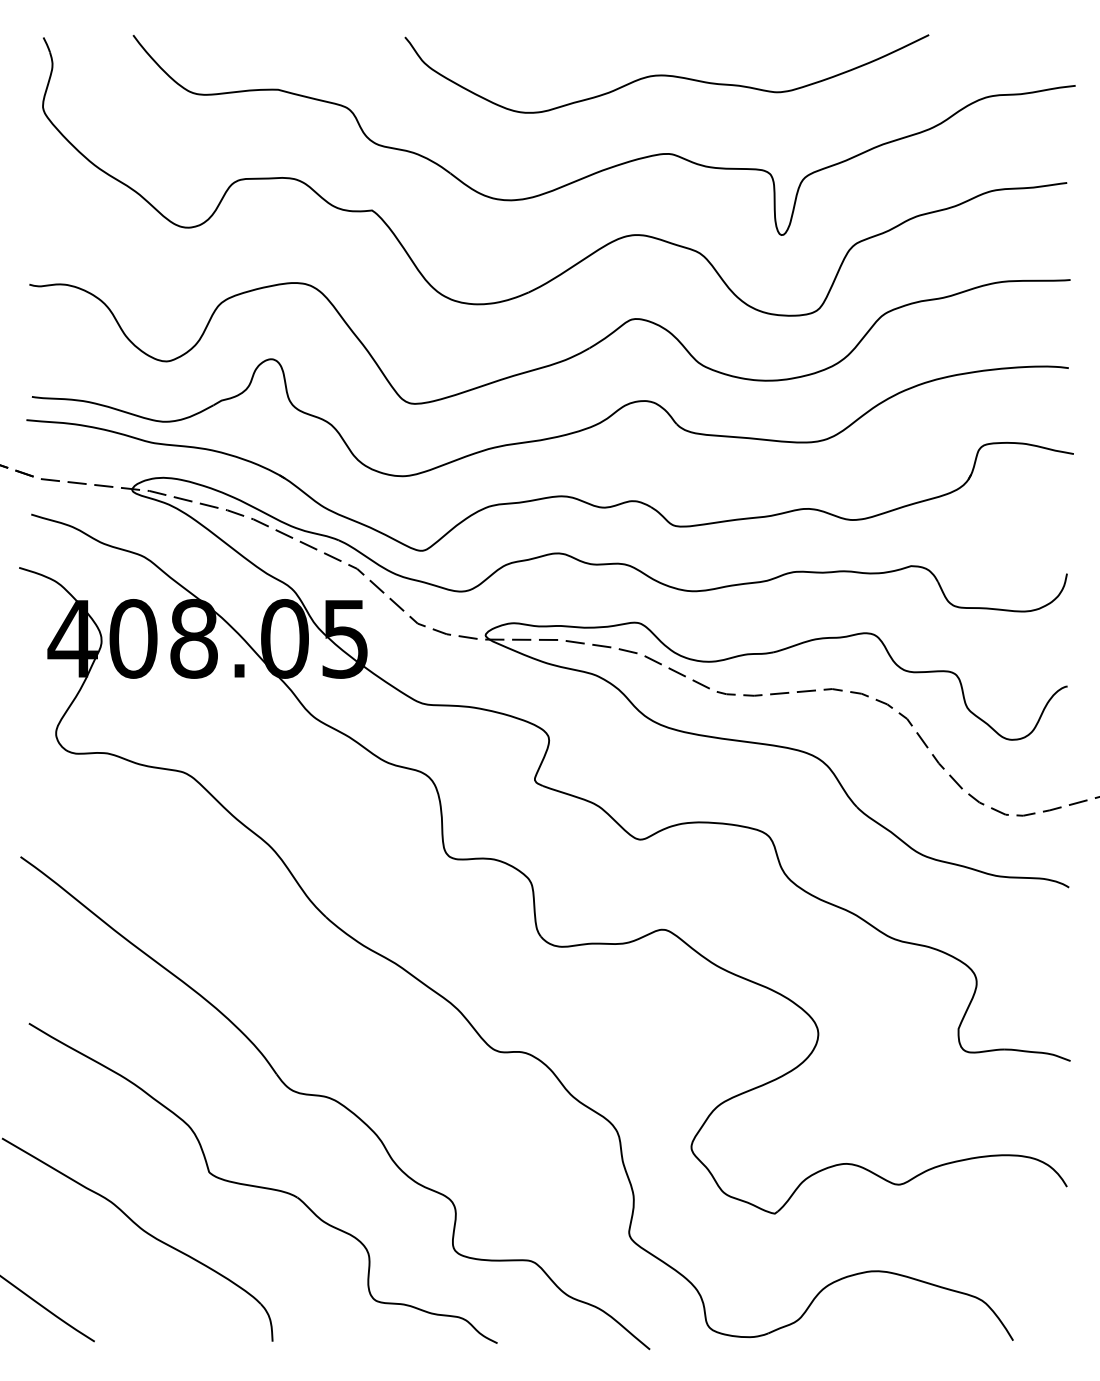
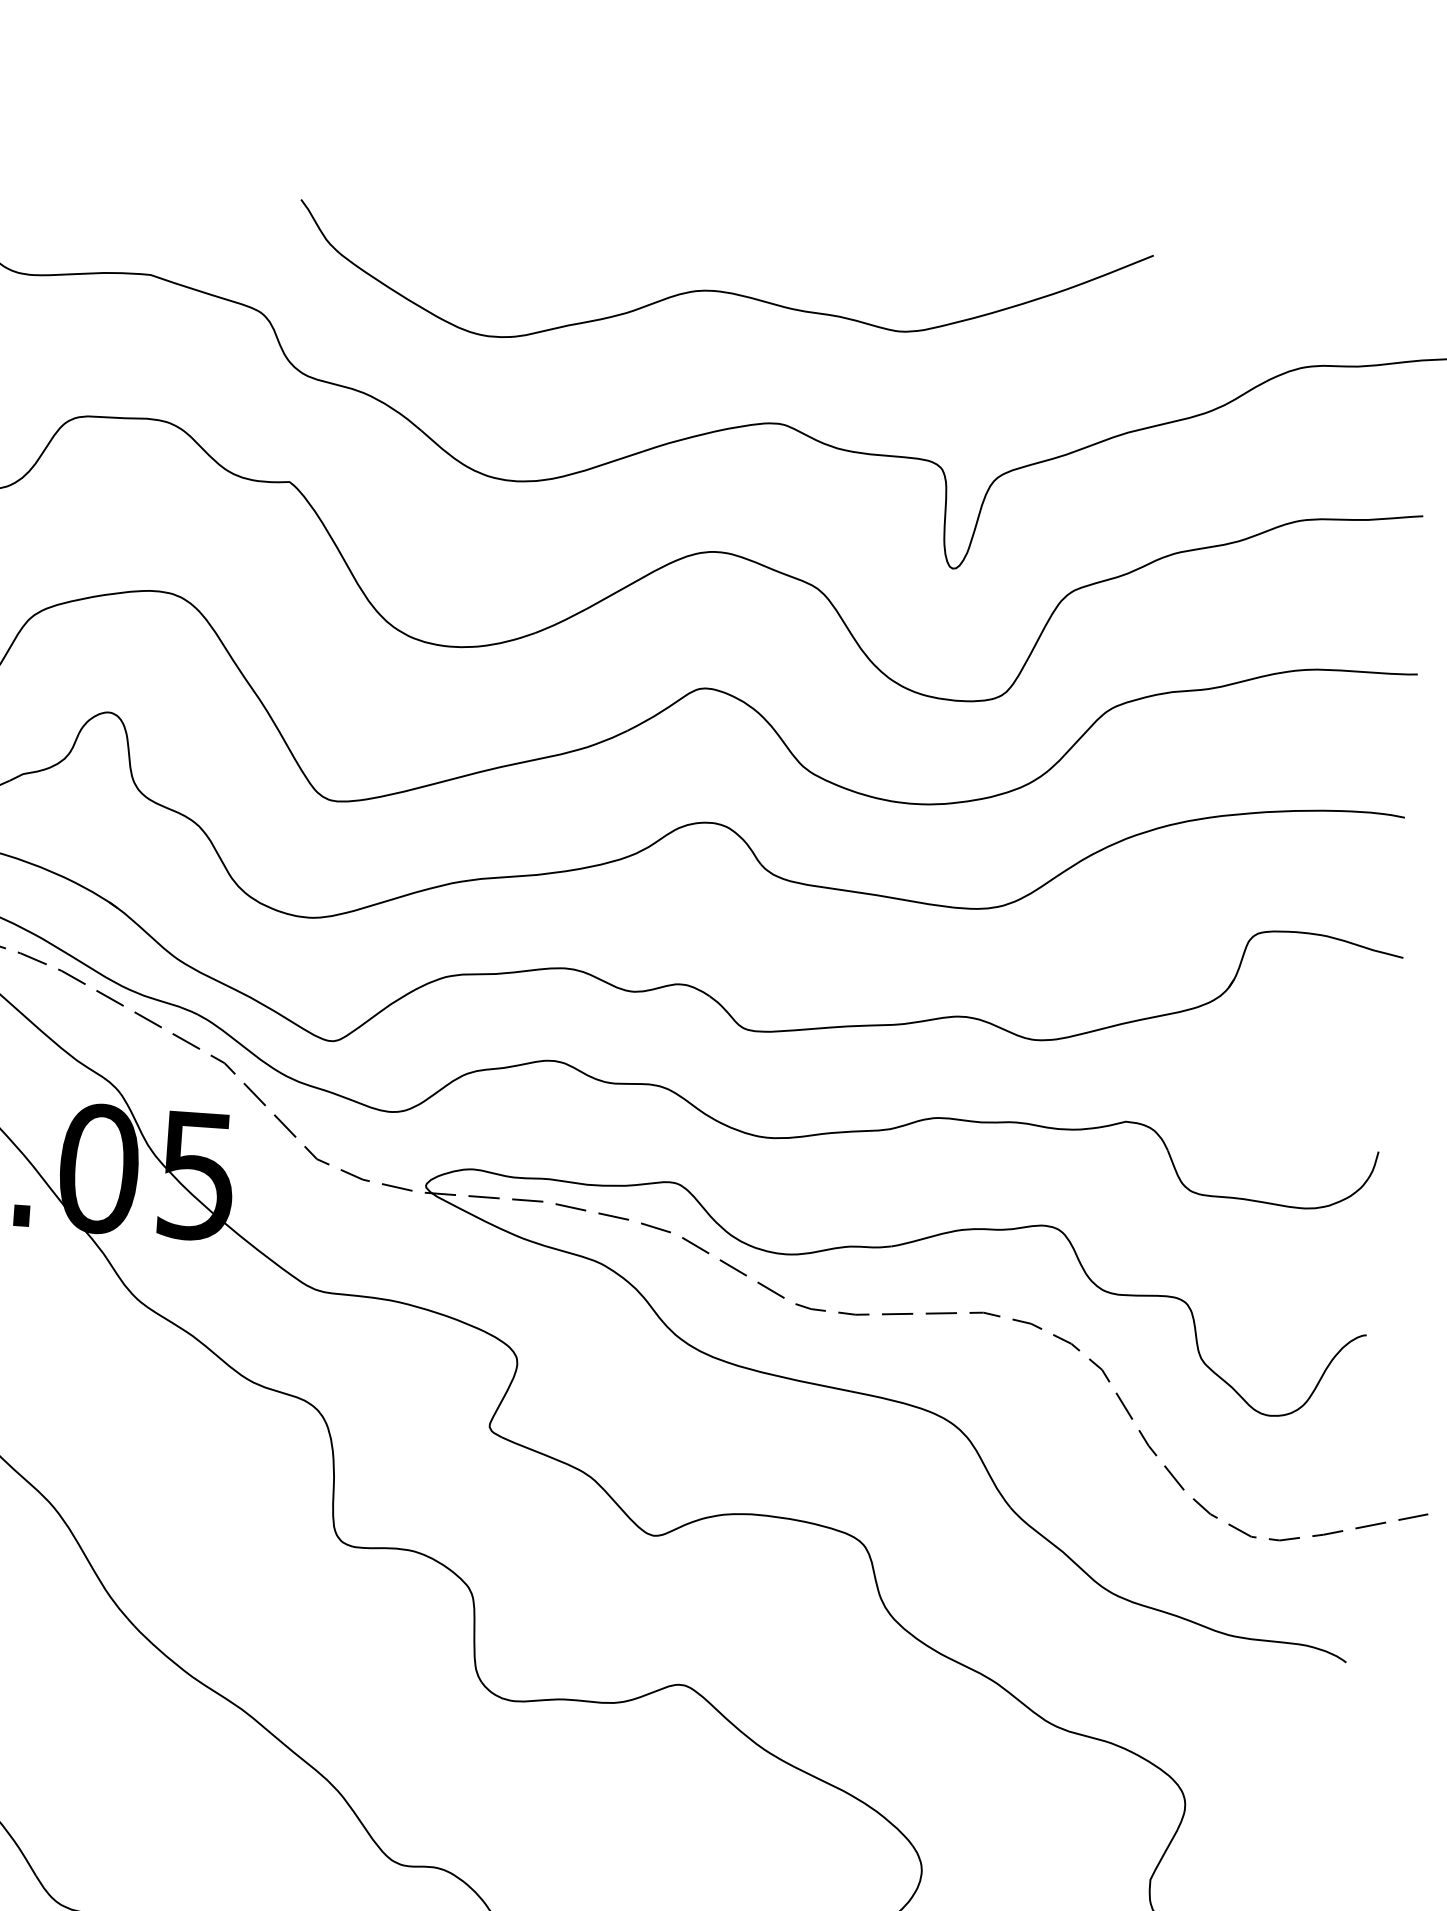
curve: (666, 74) -> (722, 289), moved

